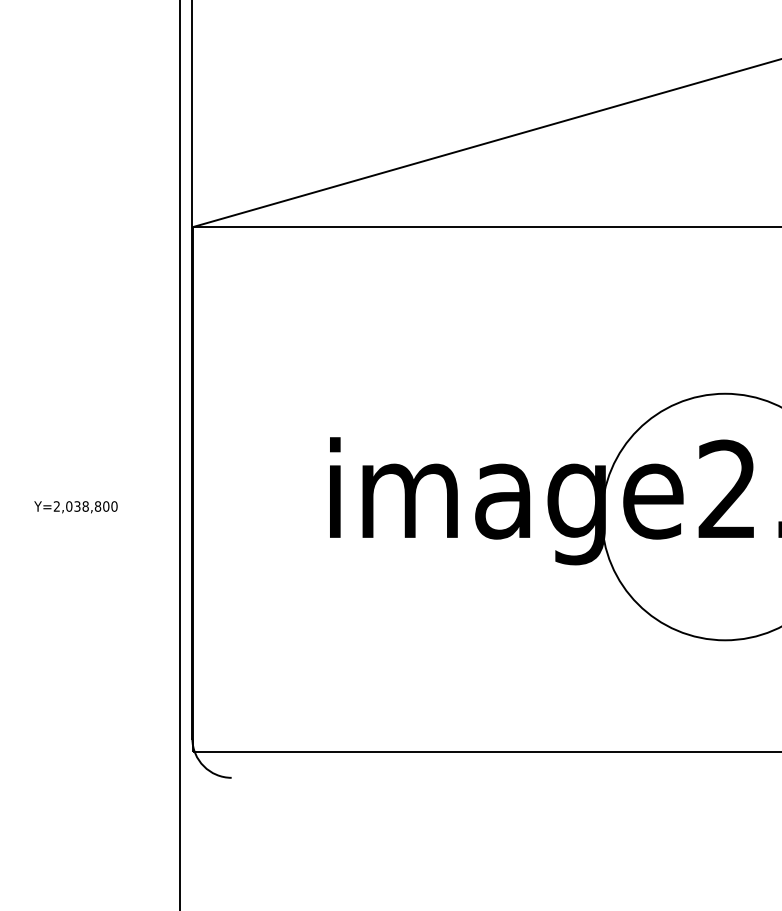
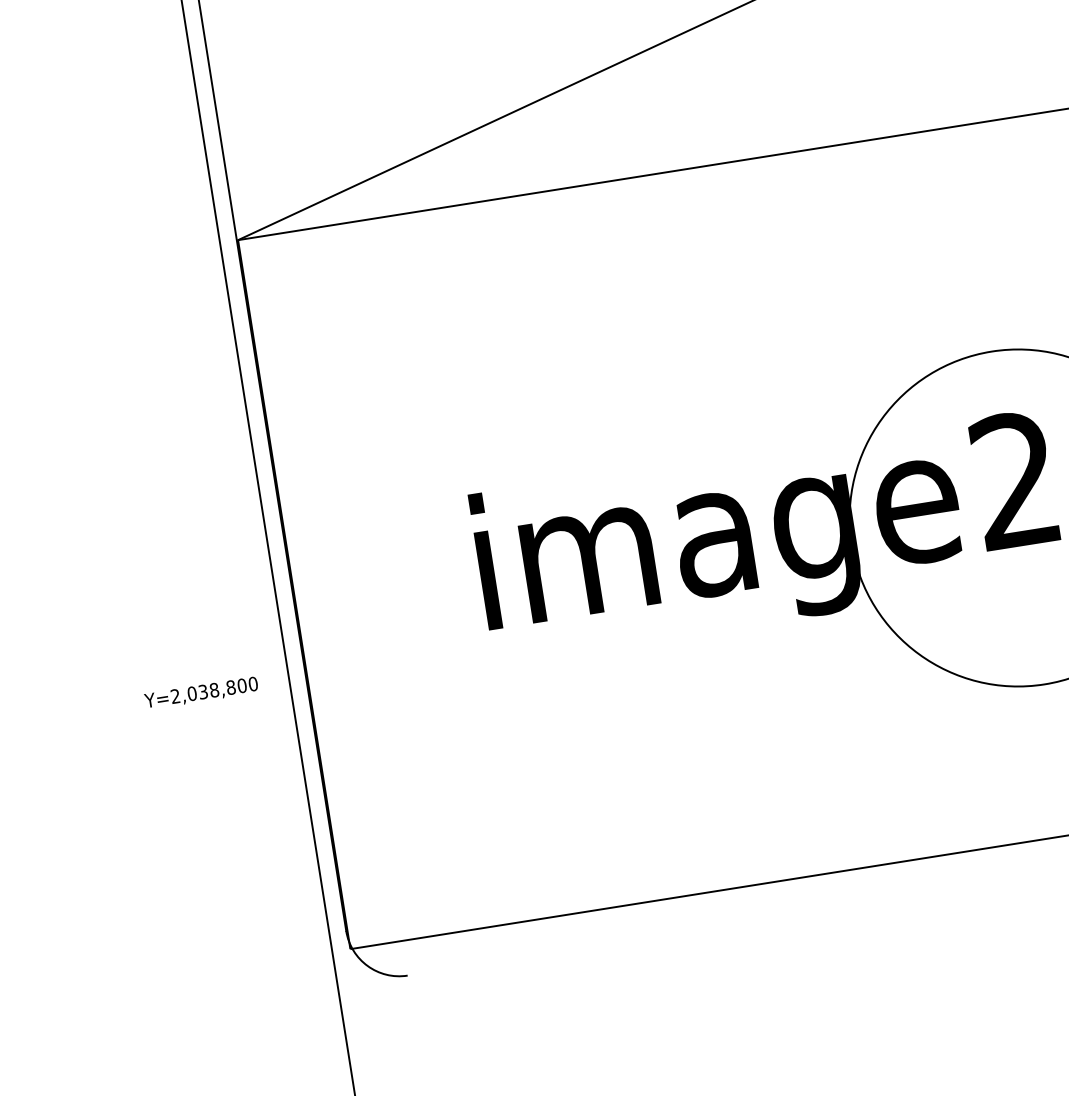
text: (75, 507) -> (200, 693), moved

